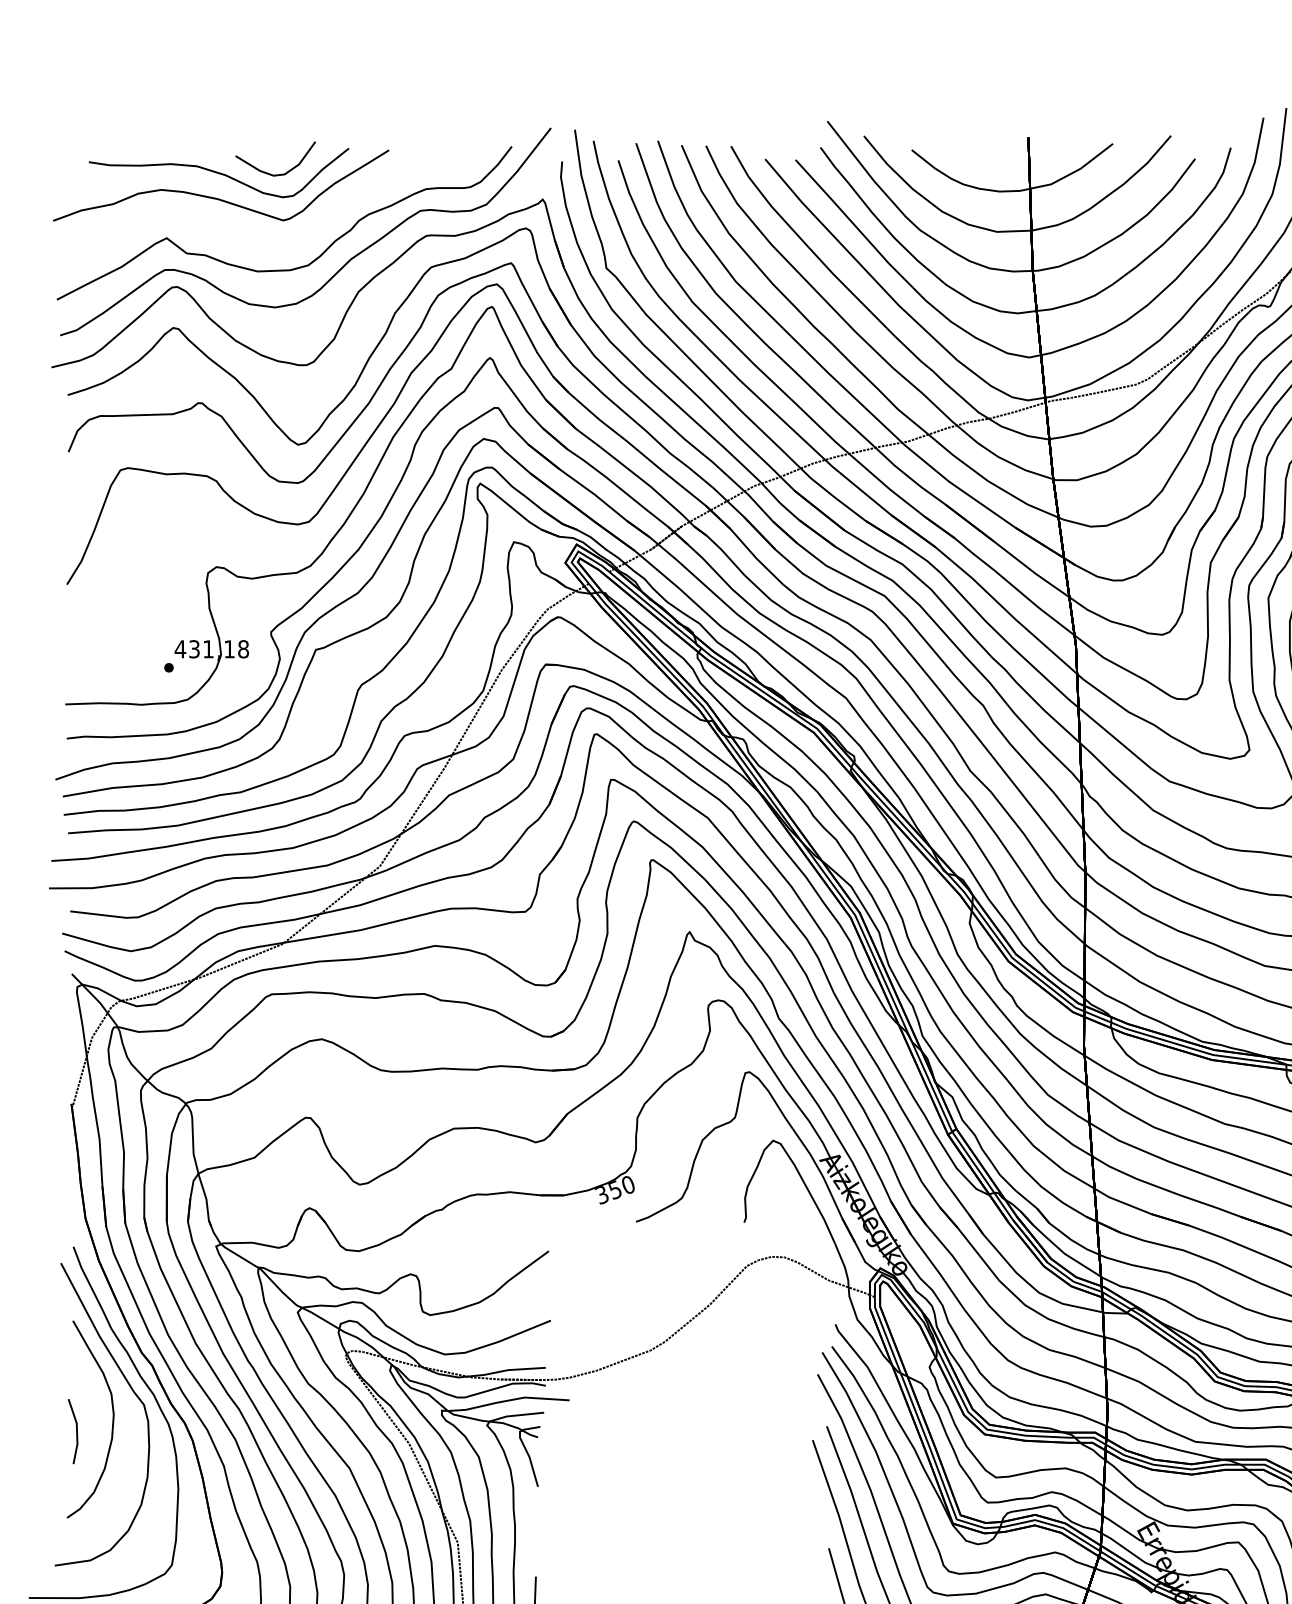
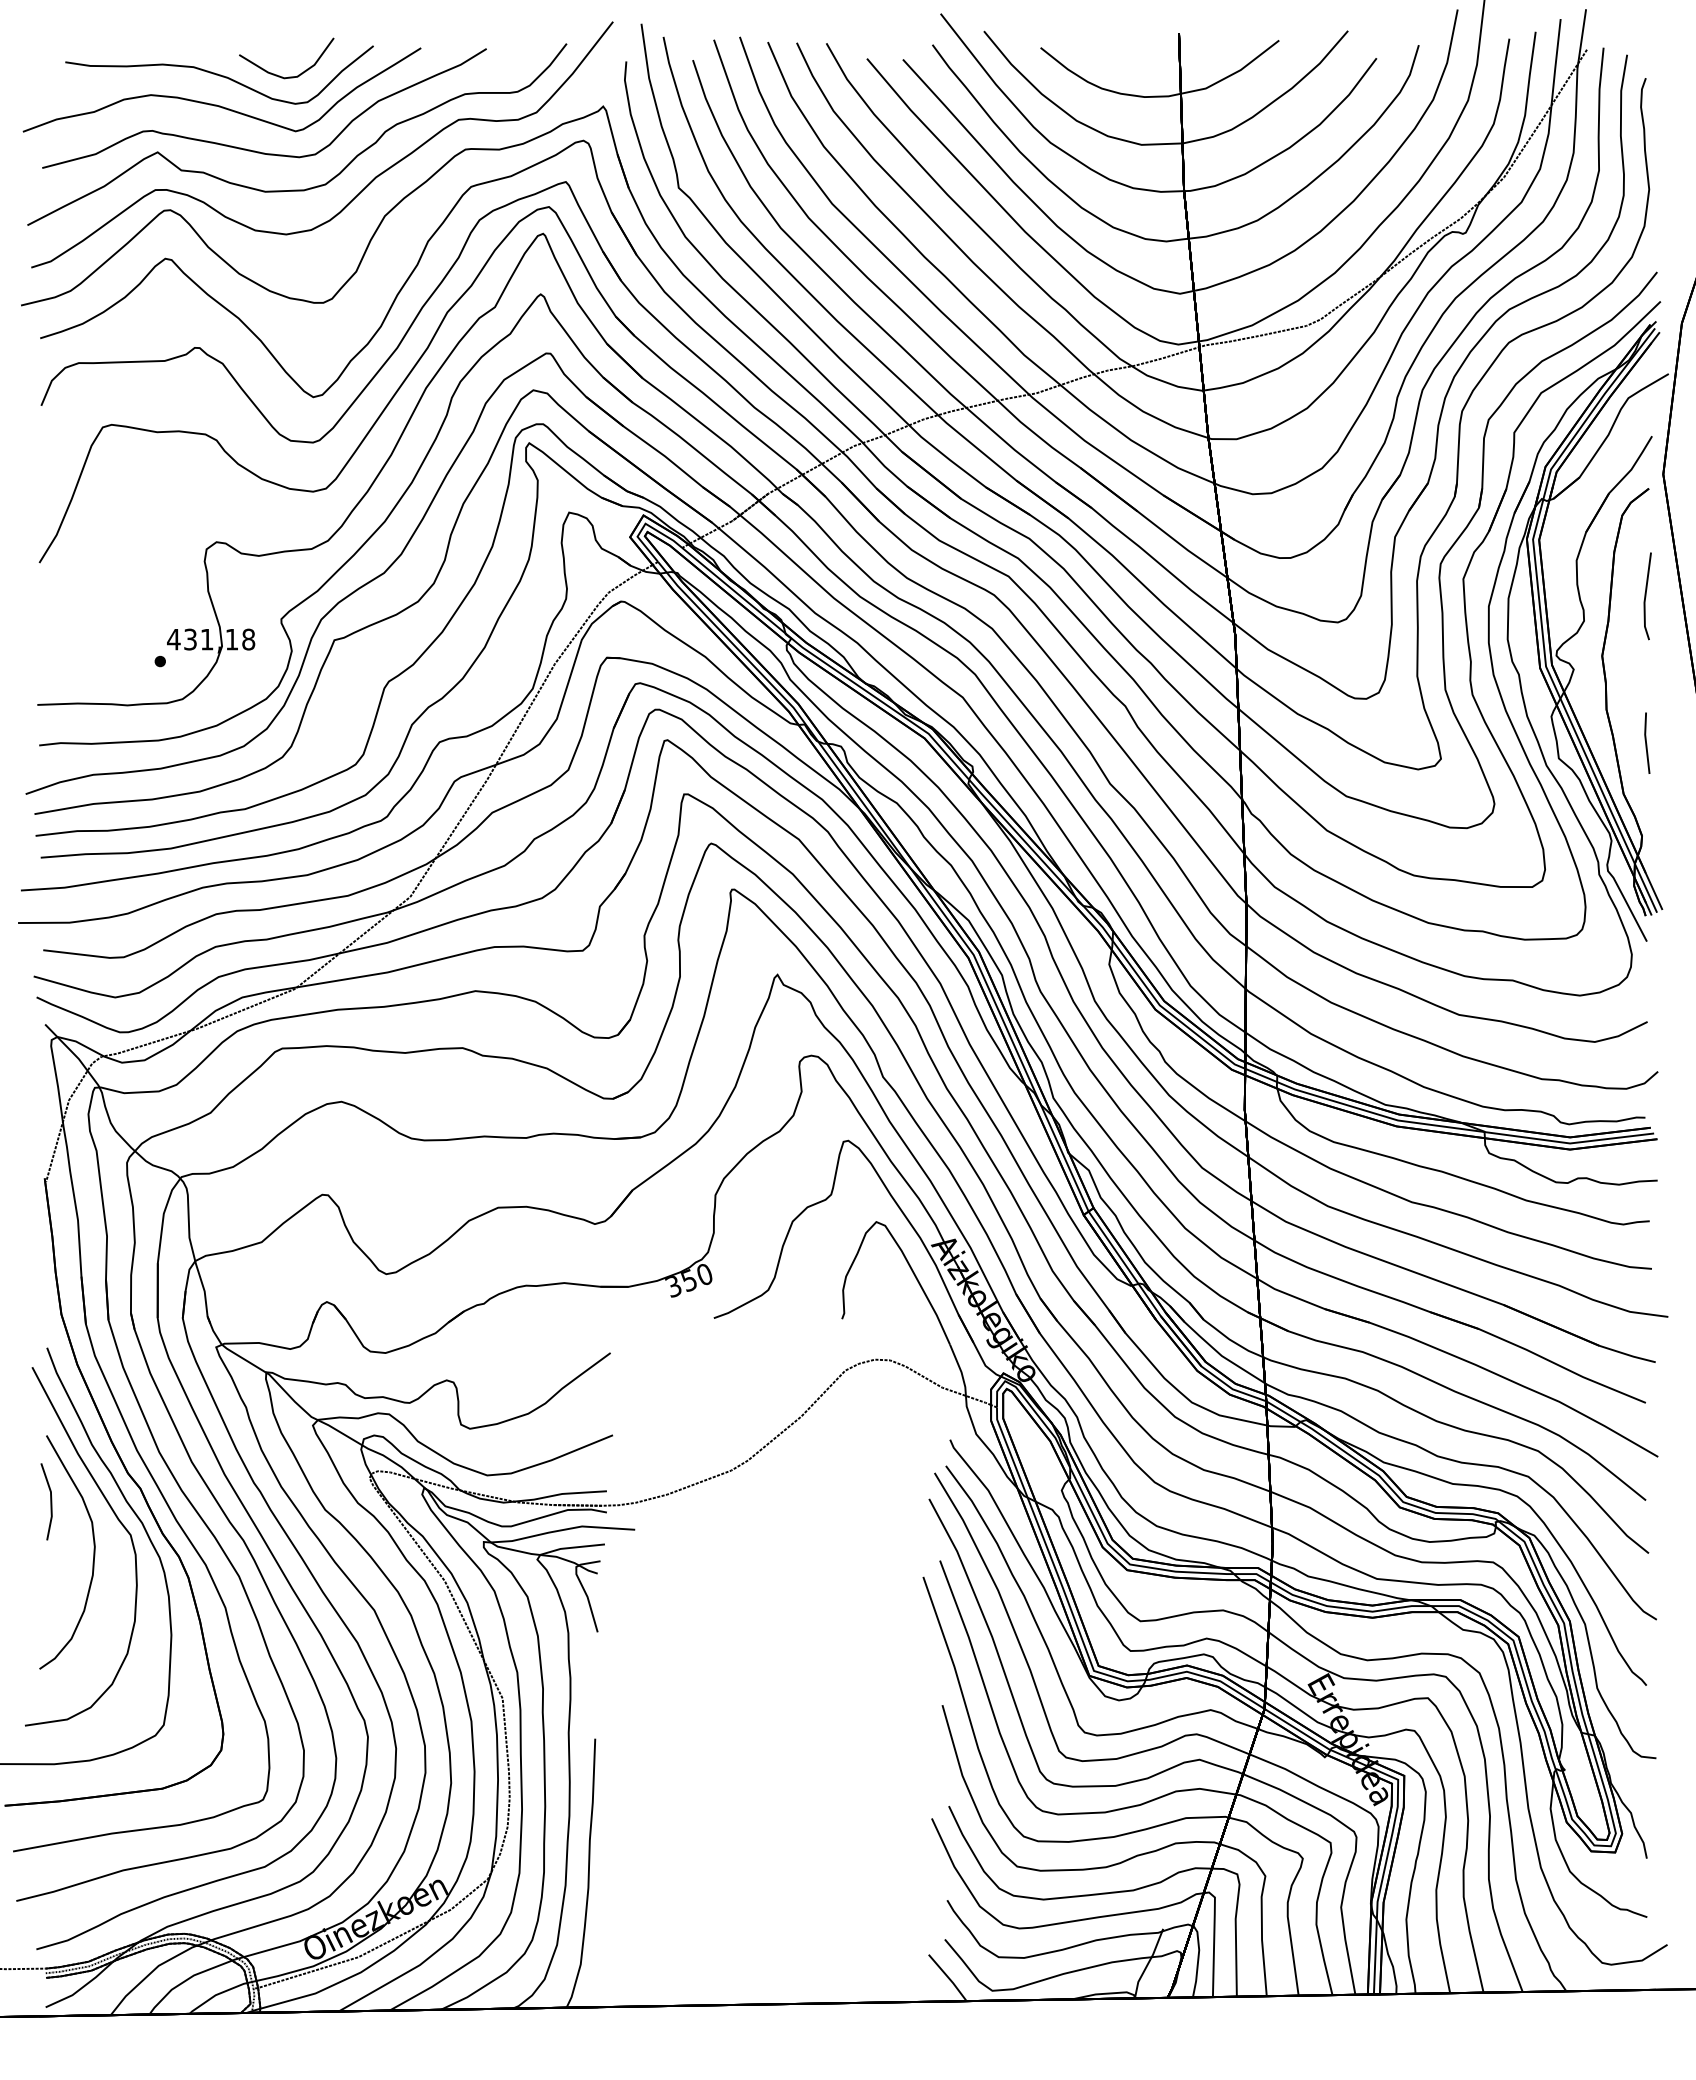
curve: (249, 236) -> (255, 150), added
line: (76, 1431) -> (50, 1501), moved

